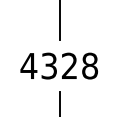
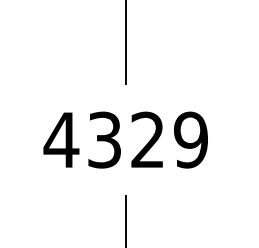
text: (90, 65) -> (192, 138), 4328 -> 4329

